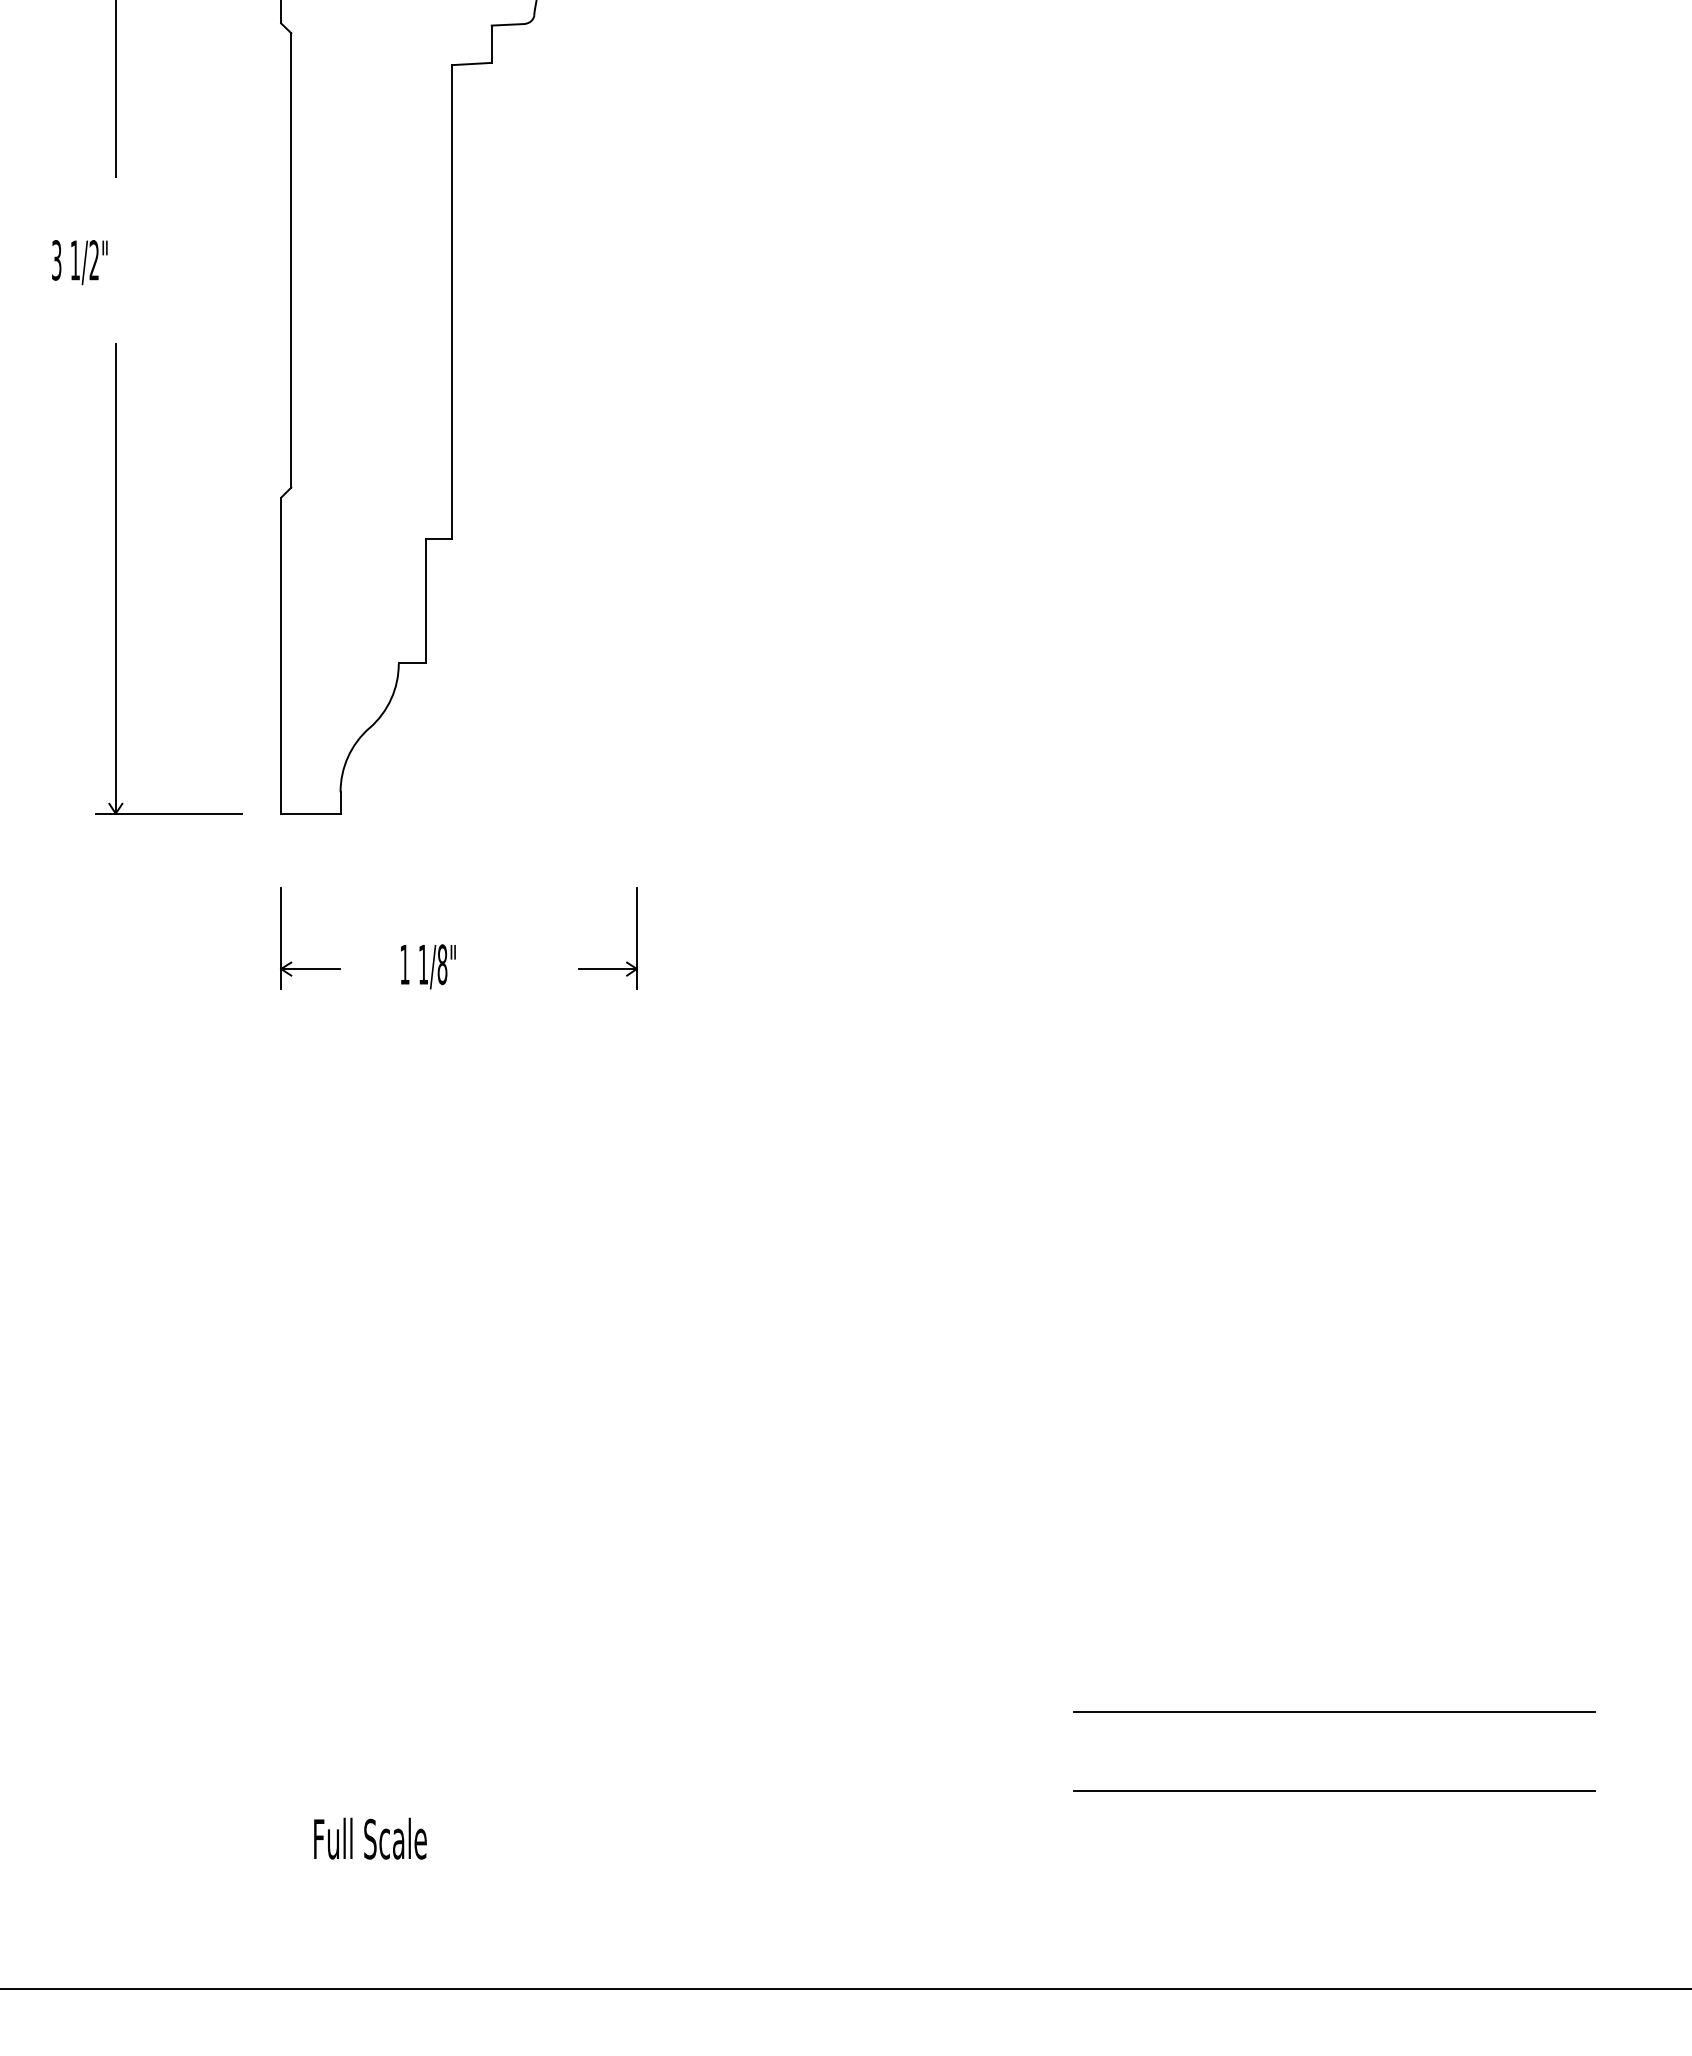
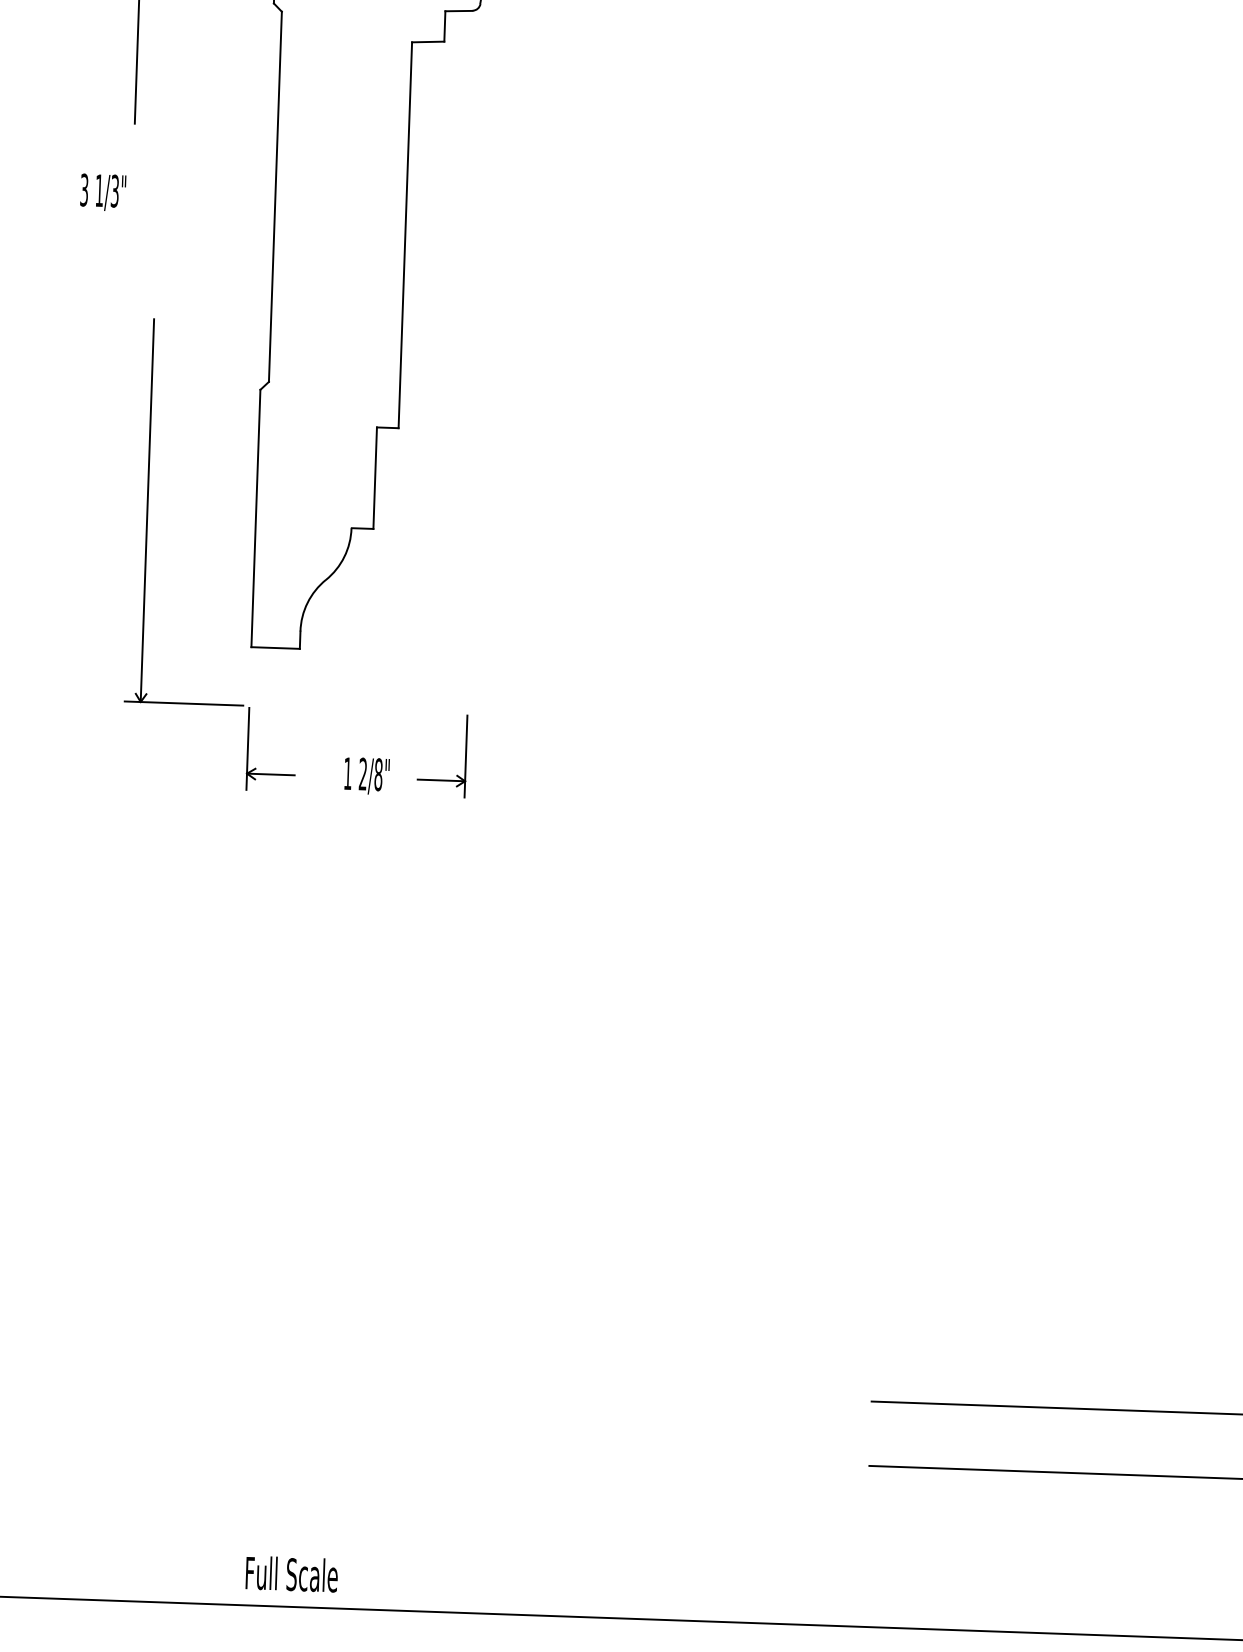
text: (93, 260) -> (114, 191), 1/2" -> 1/3"
part: (116, 578) -> (148, 510), moved
part: (636, 938) -> (465, 756), moved
text: (422, 964) -> (362, 774), 1/8" -> 2/8"
text: (370, 1838) -> (291, 1574), moved

